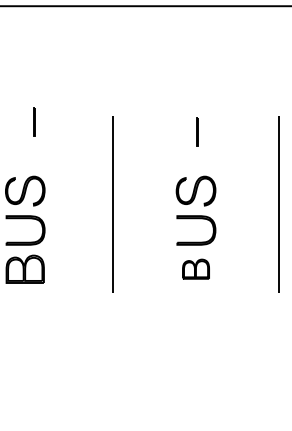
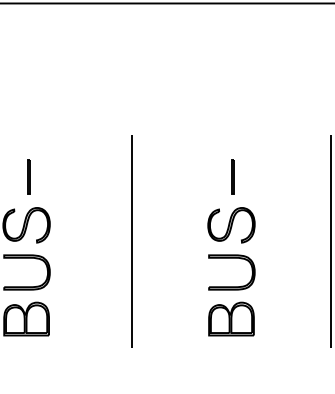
line: (34, 121) -> (29, 176), moved
line: (197, 131) -> (233, 176), moved
part: (195, 268) -> (230, 318), size x1.43

